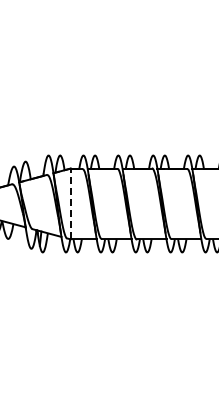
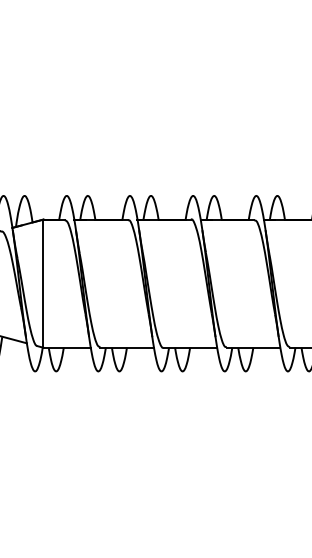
line: (70, 203) -> (43, 282), dashed -> solid

